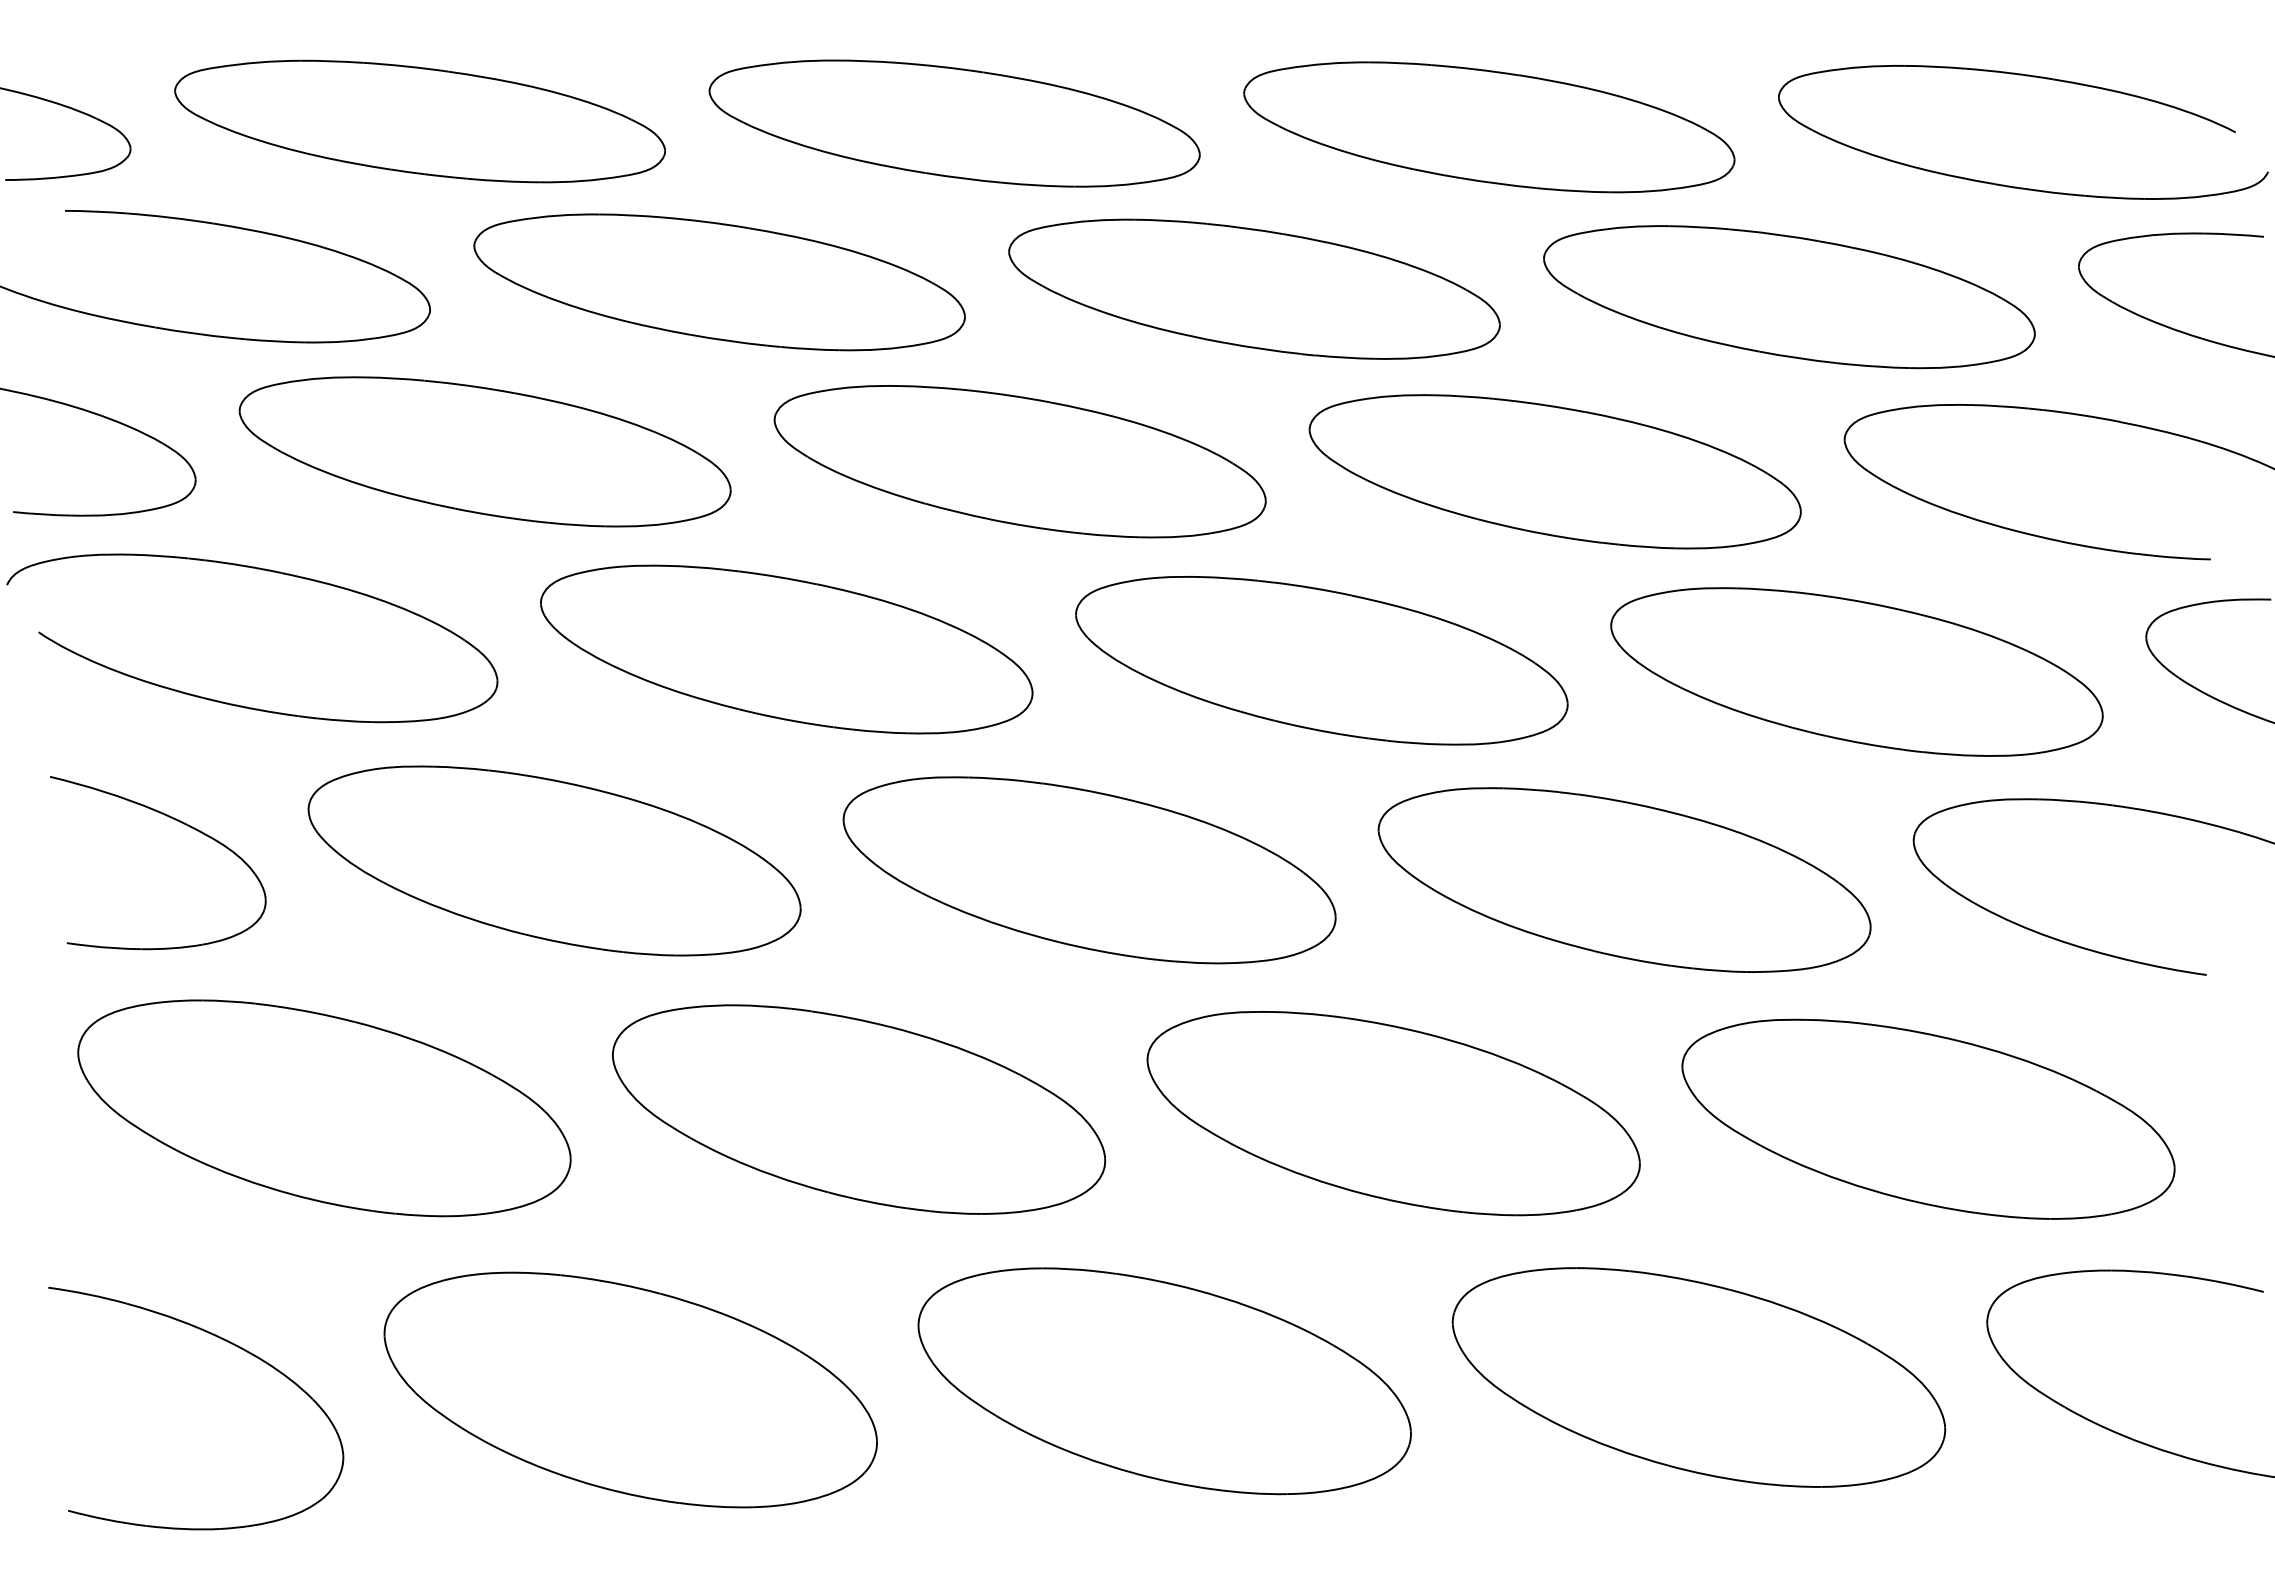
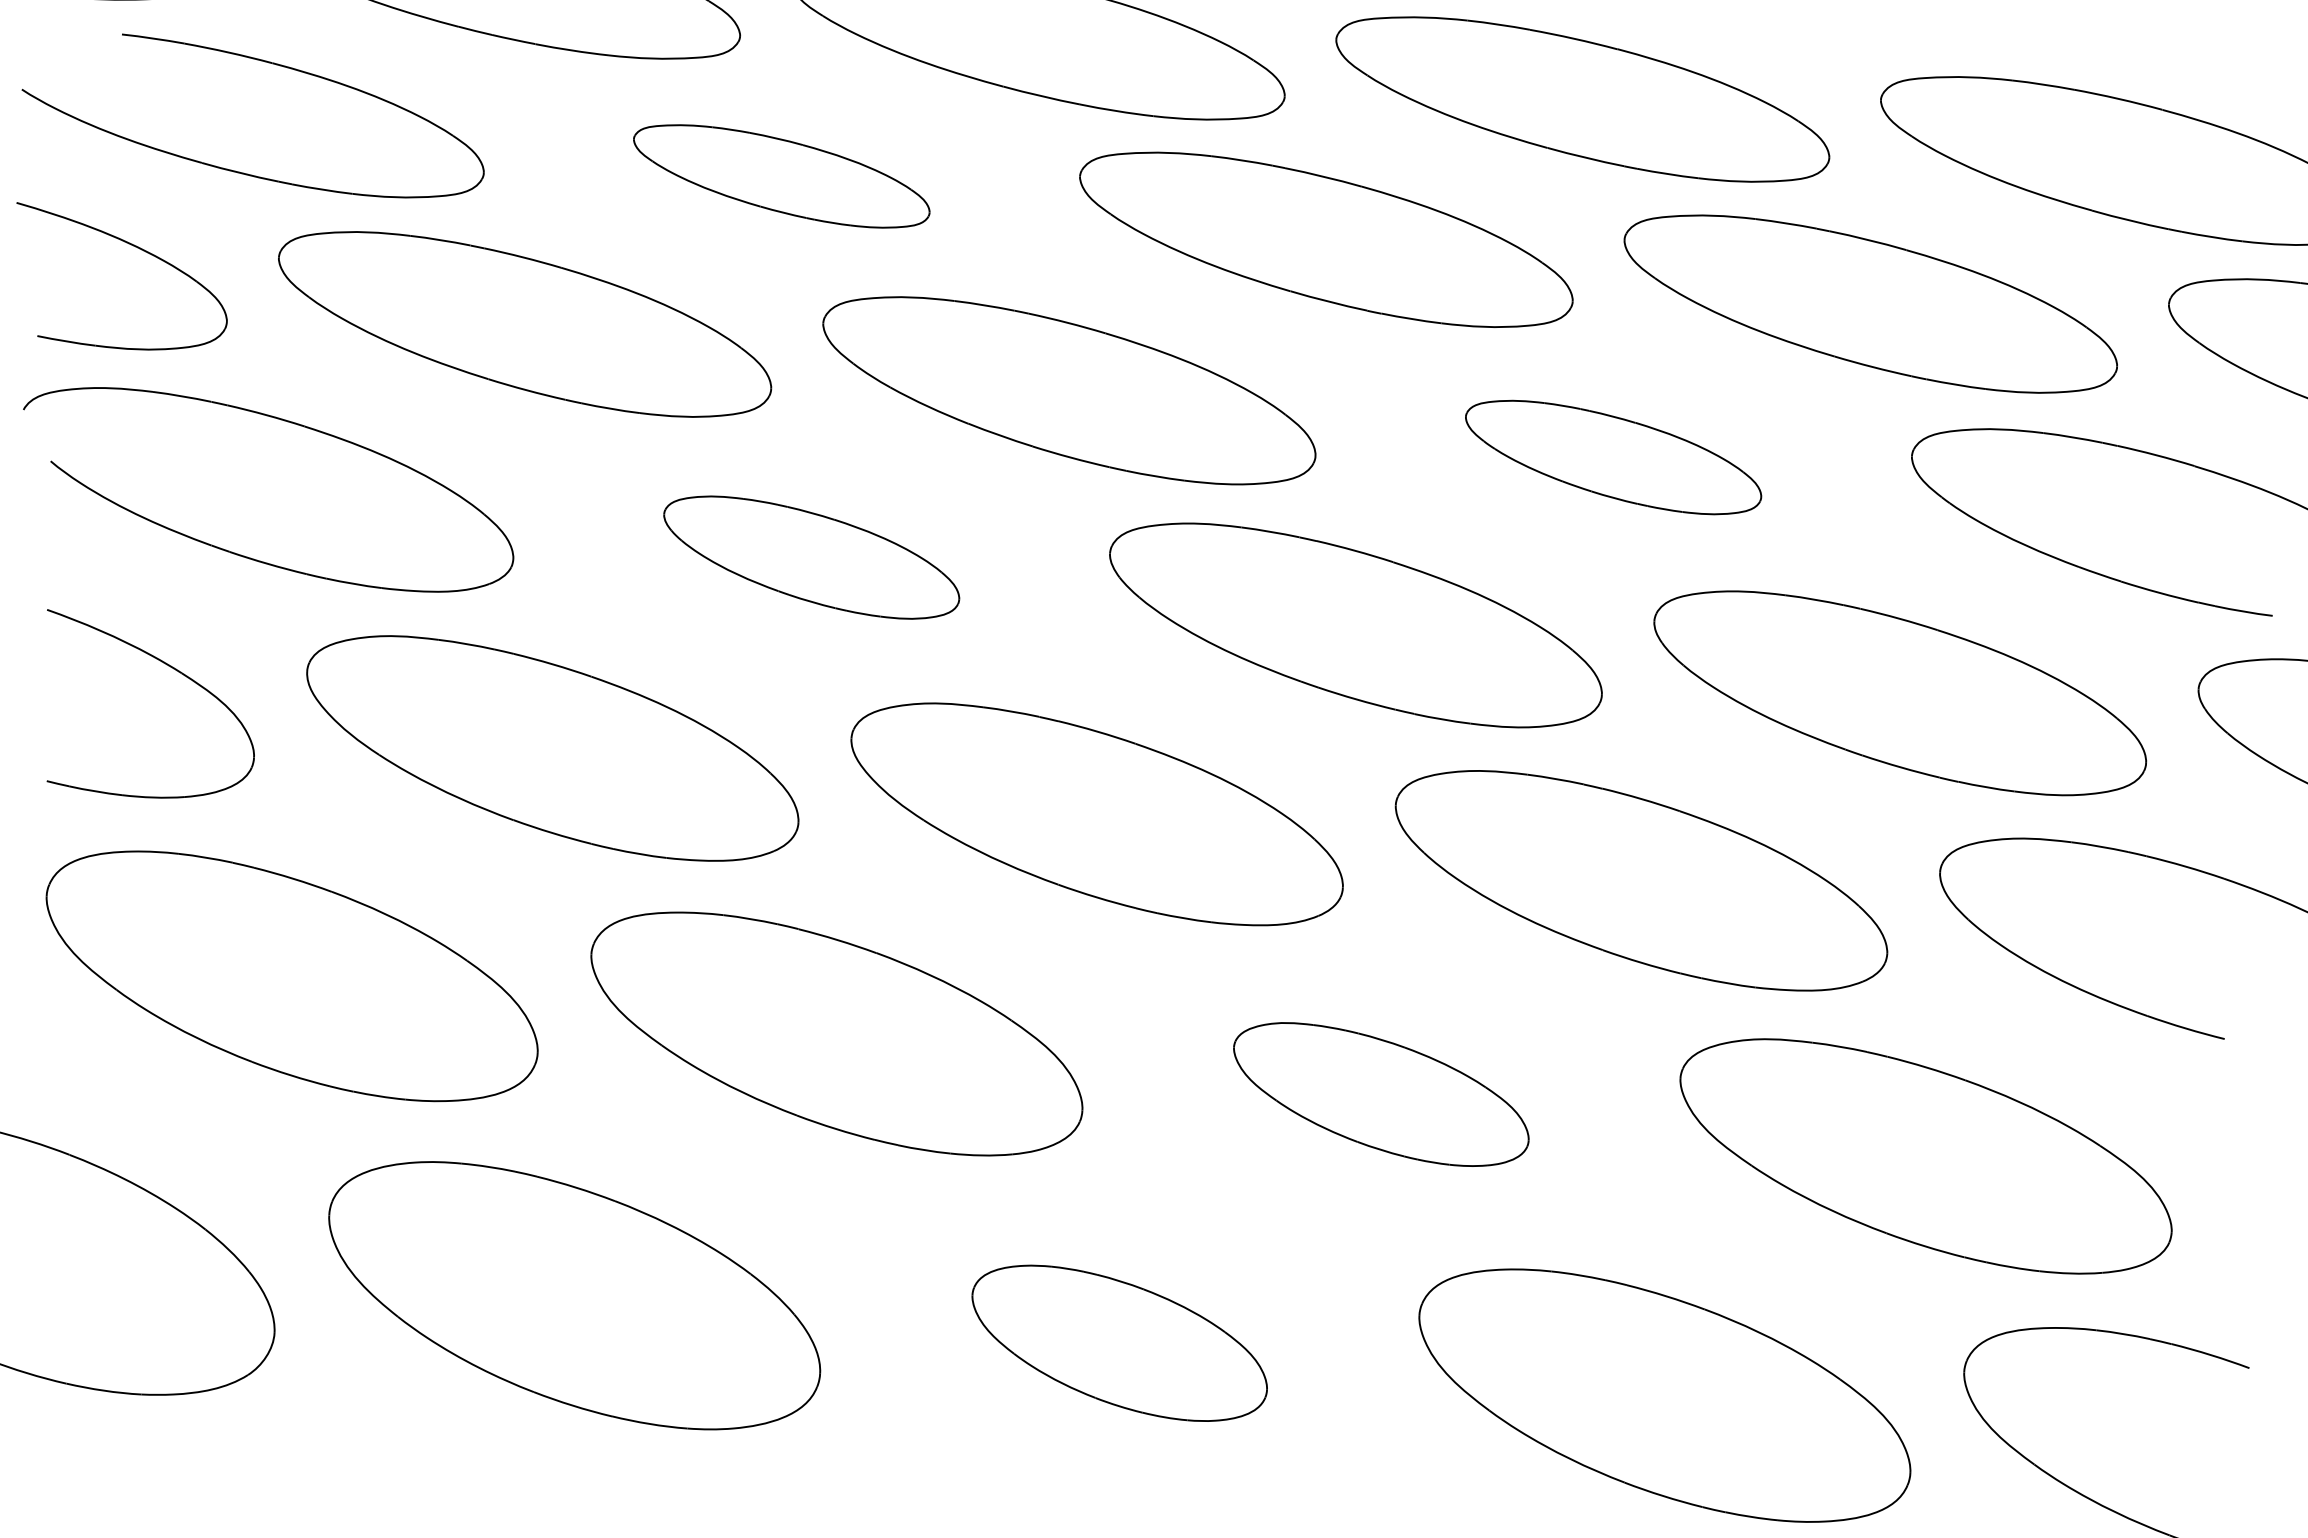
part: (719, 282) -> (781, 176), size x0.6
part: (1554, 471) -> (1612, 457), size x0.6
part: (786, 649) -> (811, 557), size x0.6
part: (1393, 1113) -> (1381, 1094), size x0.6
part: (1164, 1381) -> (1119, 1343), size x0.6

